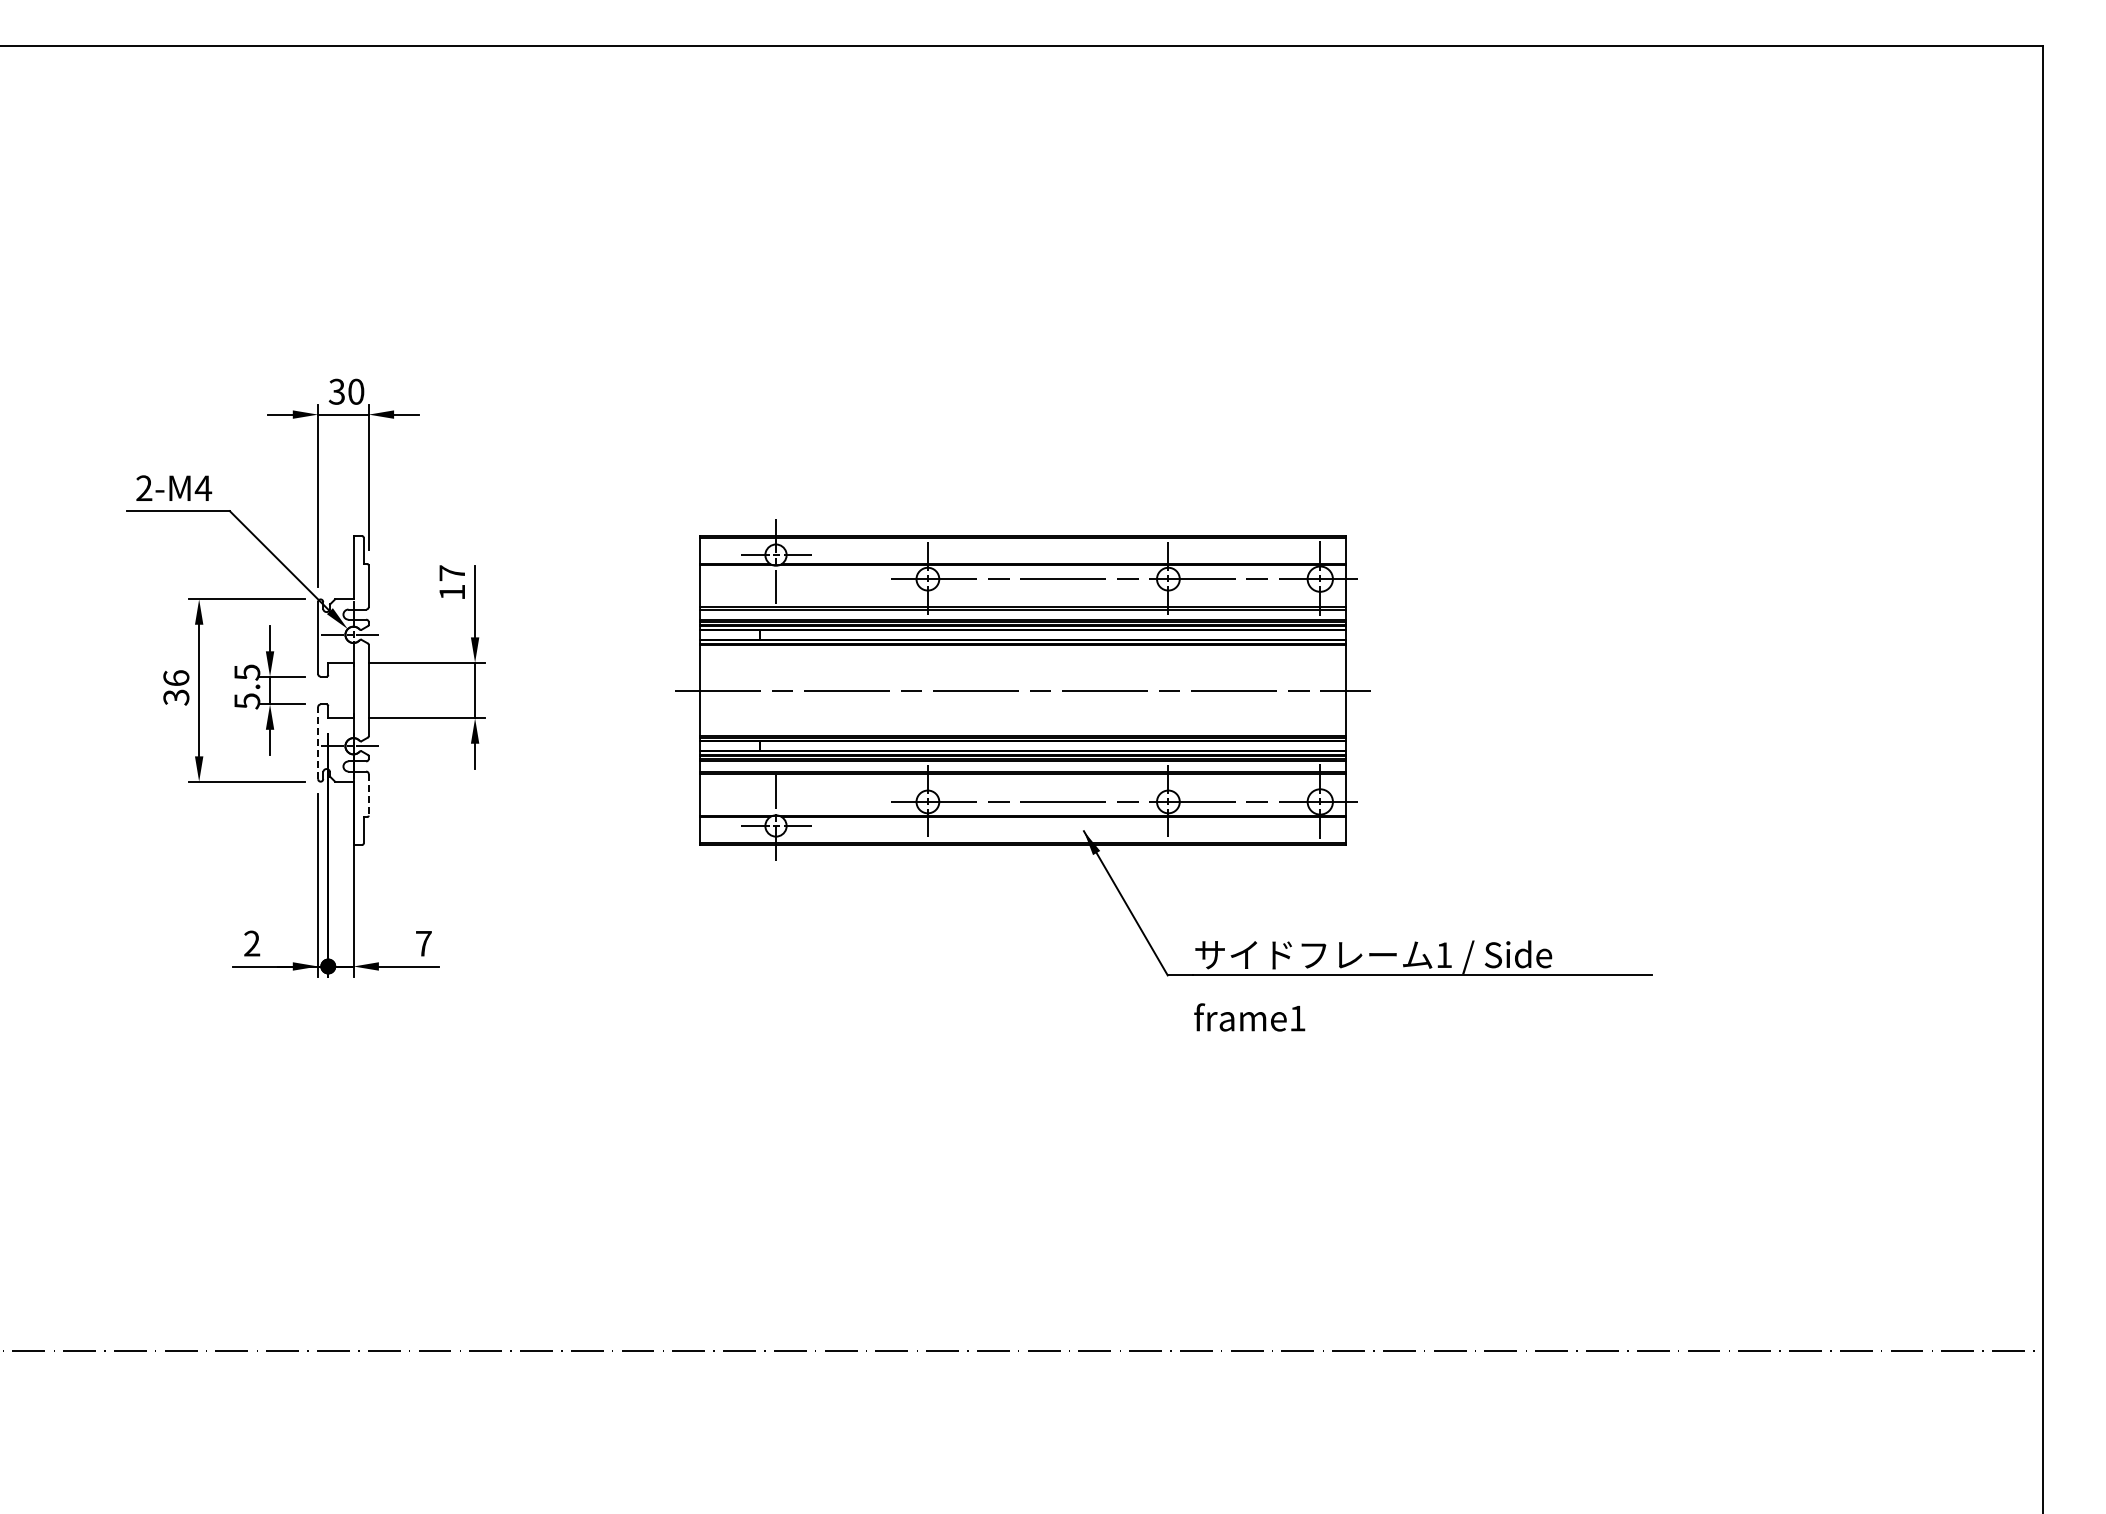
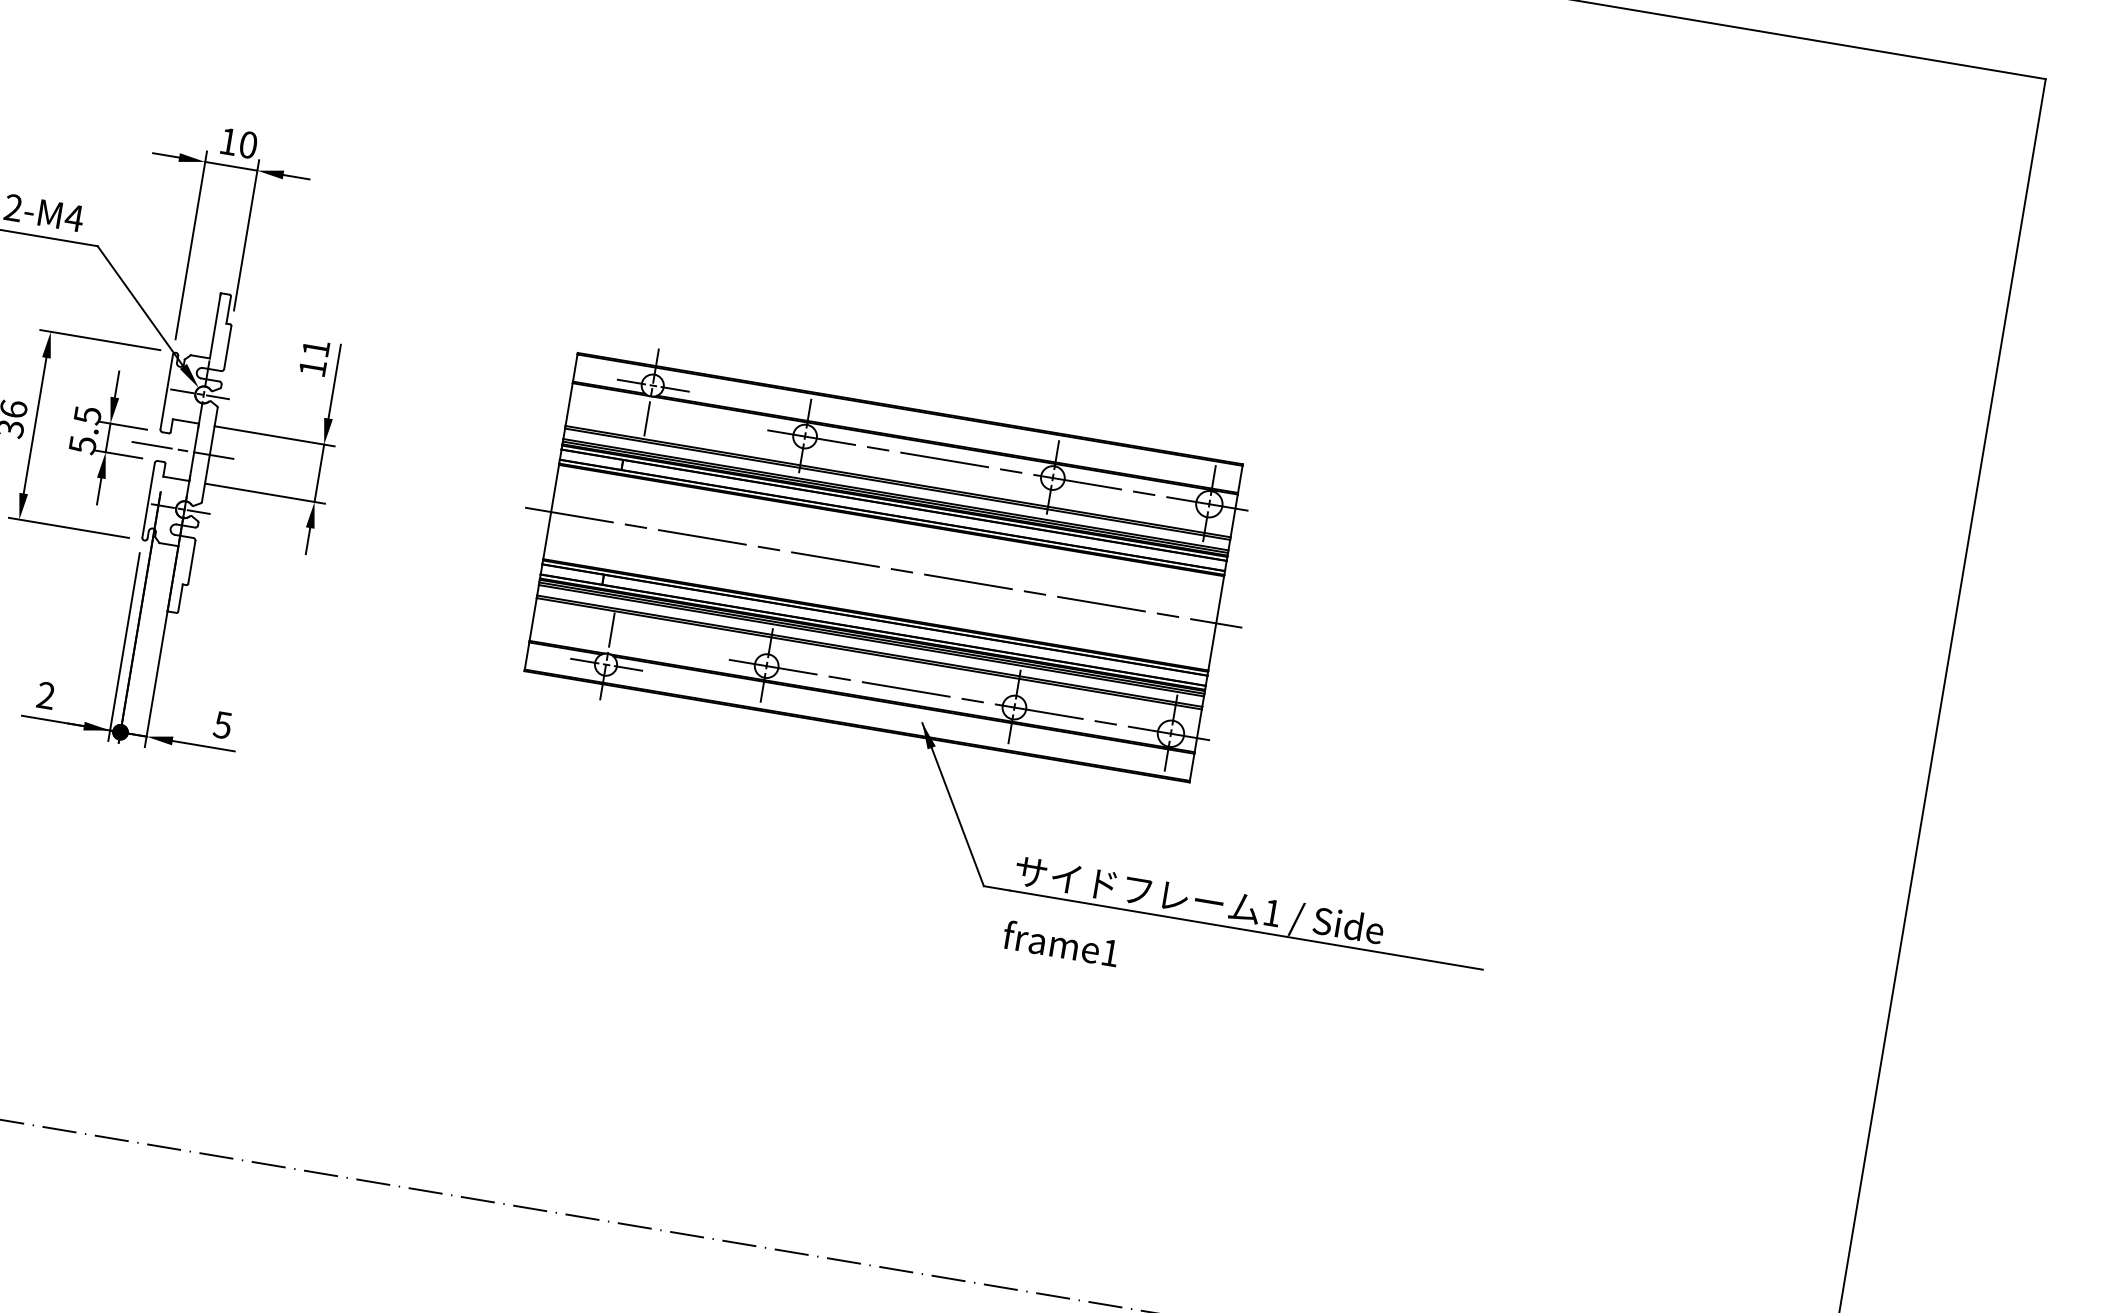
text: (336, 391) -> (228, 141), 30 -> 10
text: (451, 573) -> (315, 348), 17 -> 11
line: (343, 690) -> (183, 450), added
line: (318, 742) -> (149, 499), dashed -> solid
line: (368, 794) -> (191, 561), dashed -> solid
text: (423, 943) -> (222, 724), 7 -> 5

